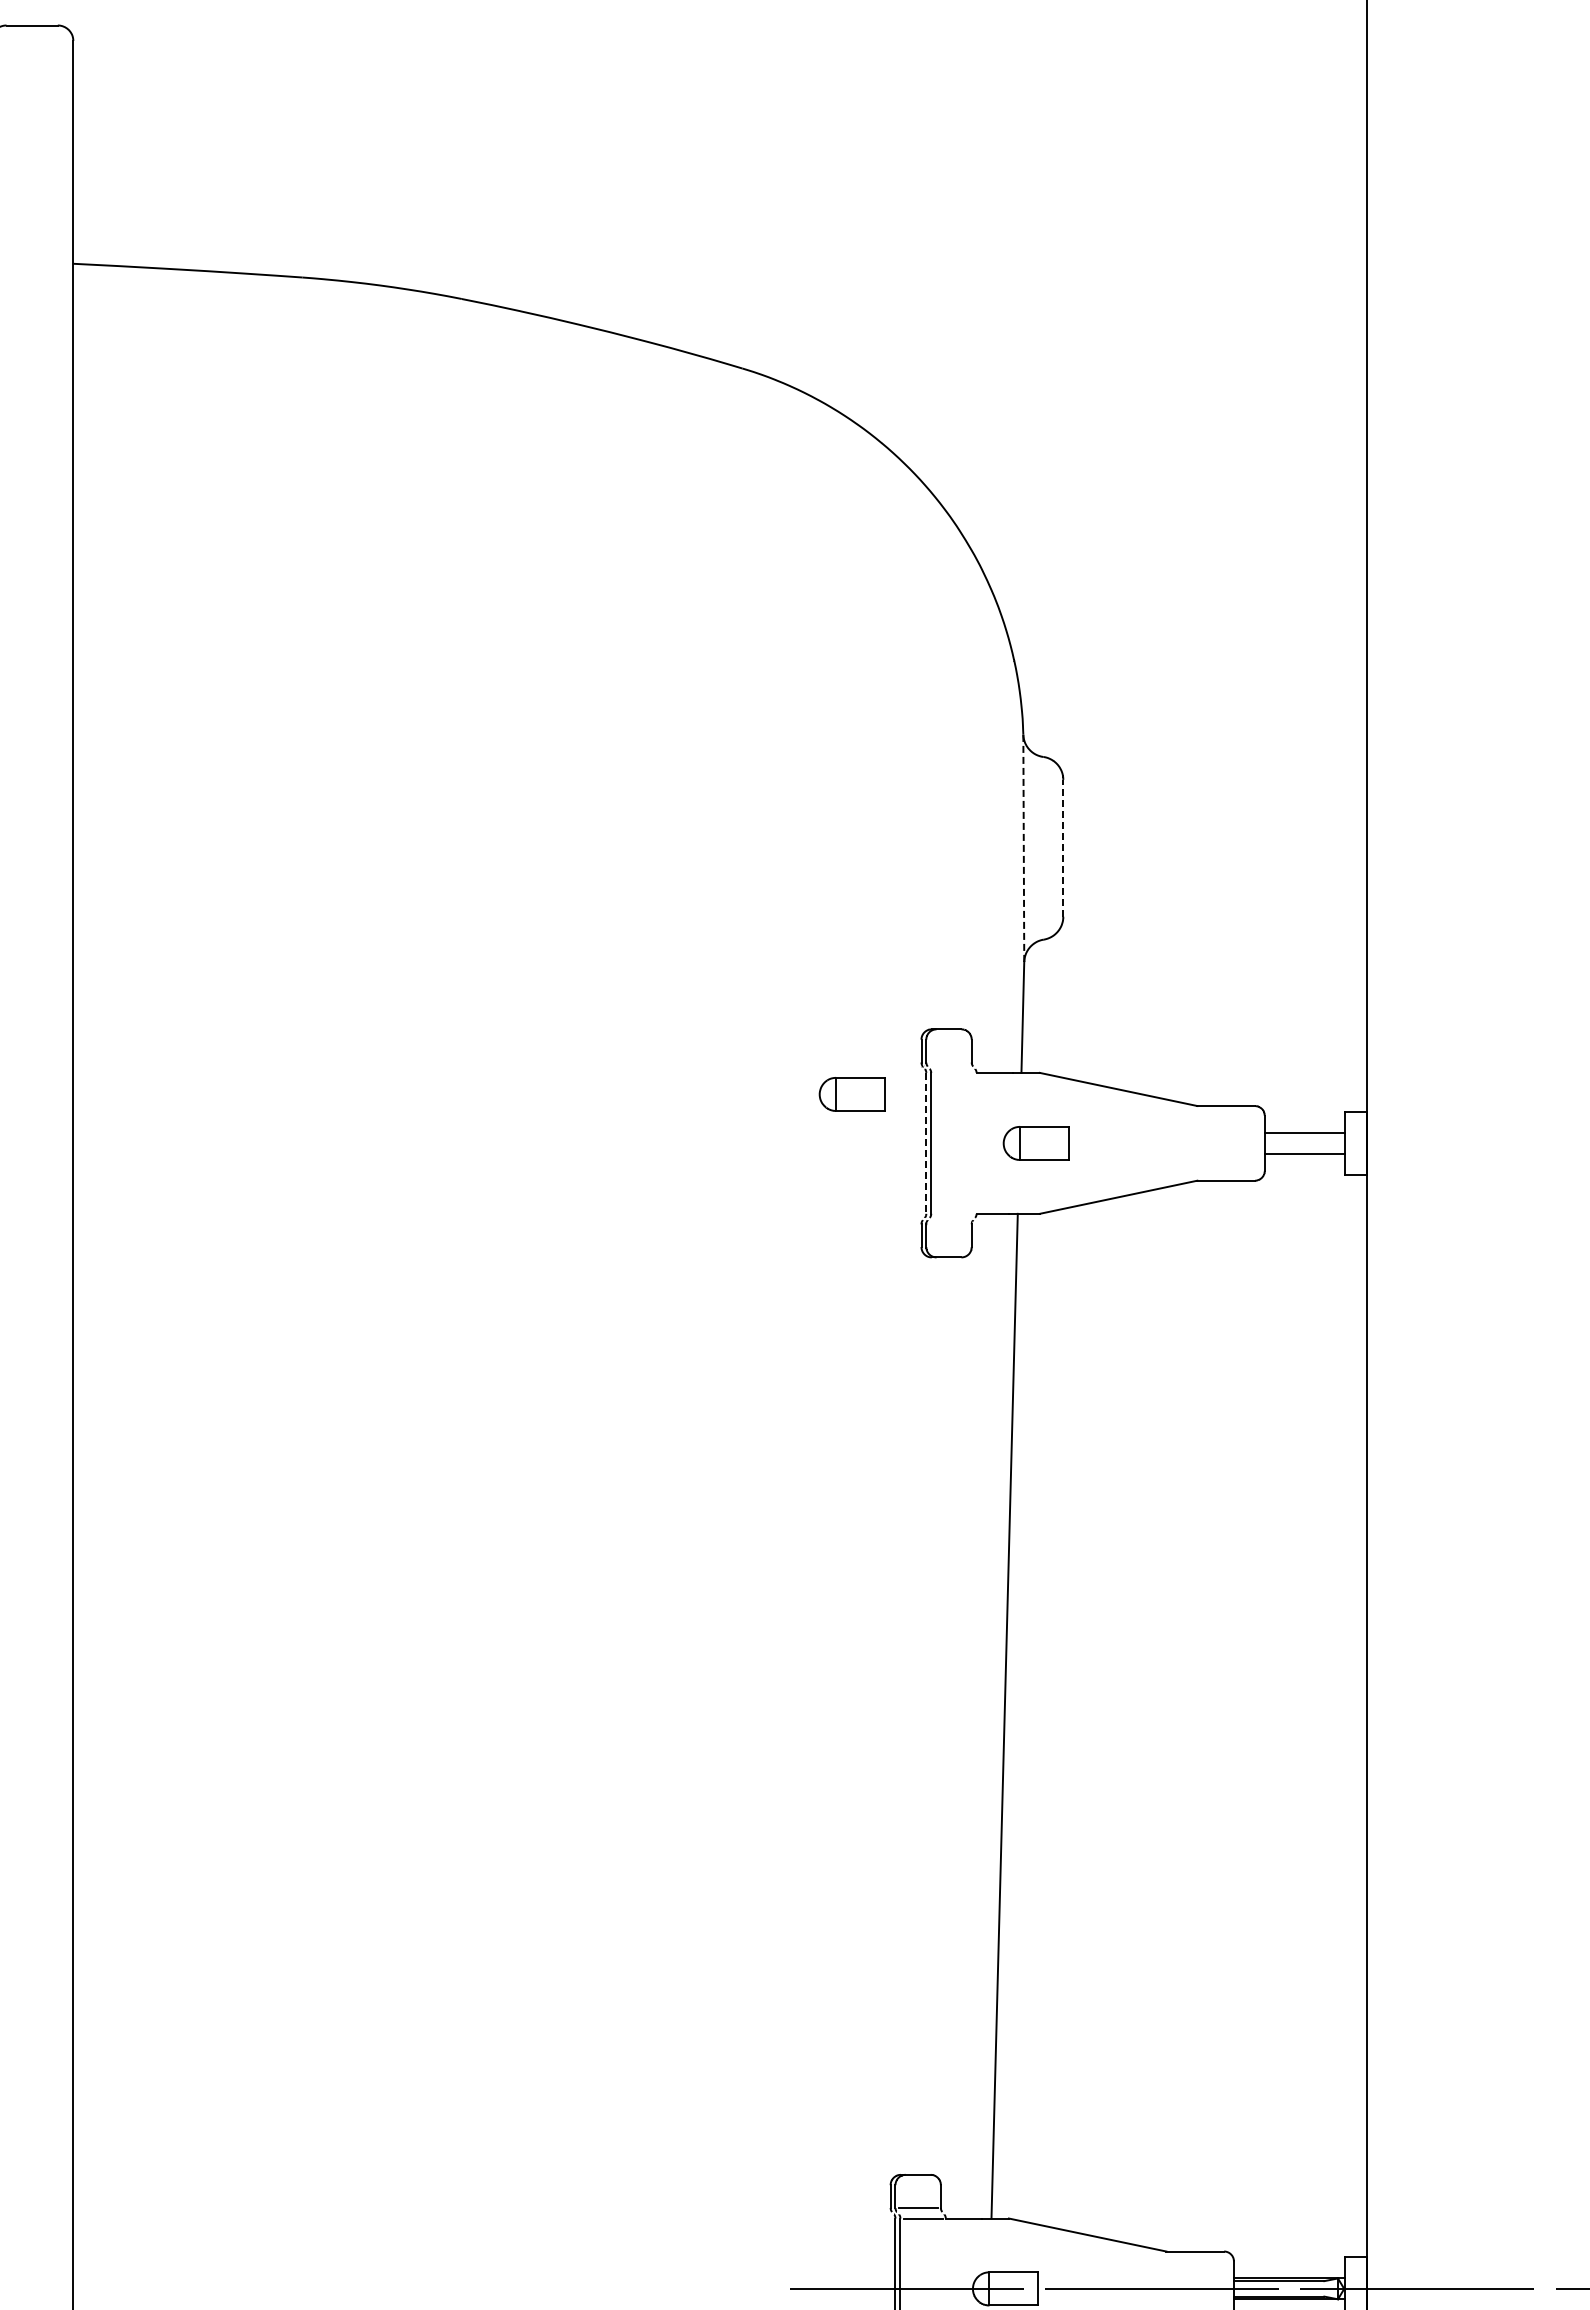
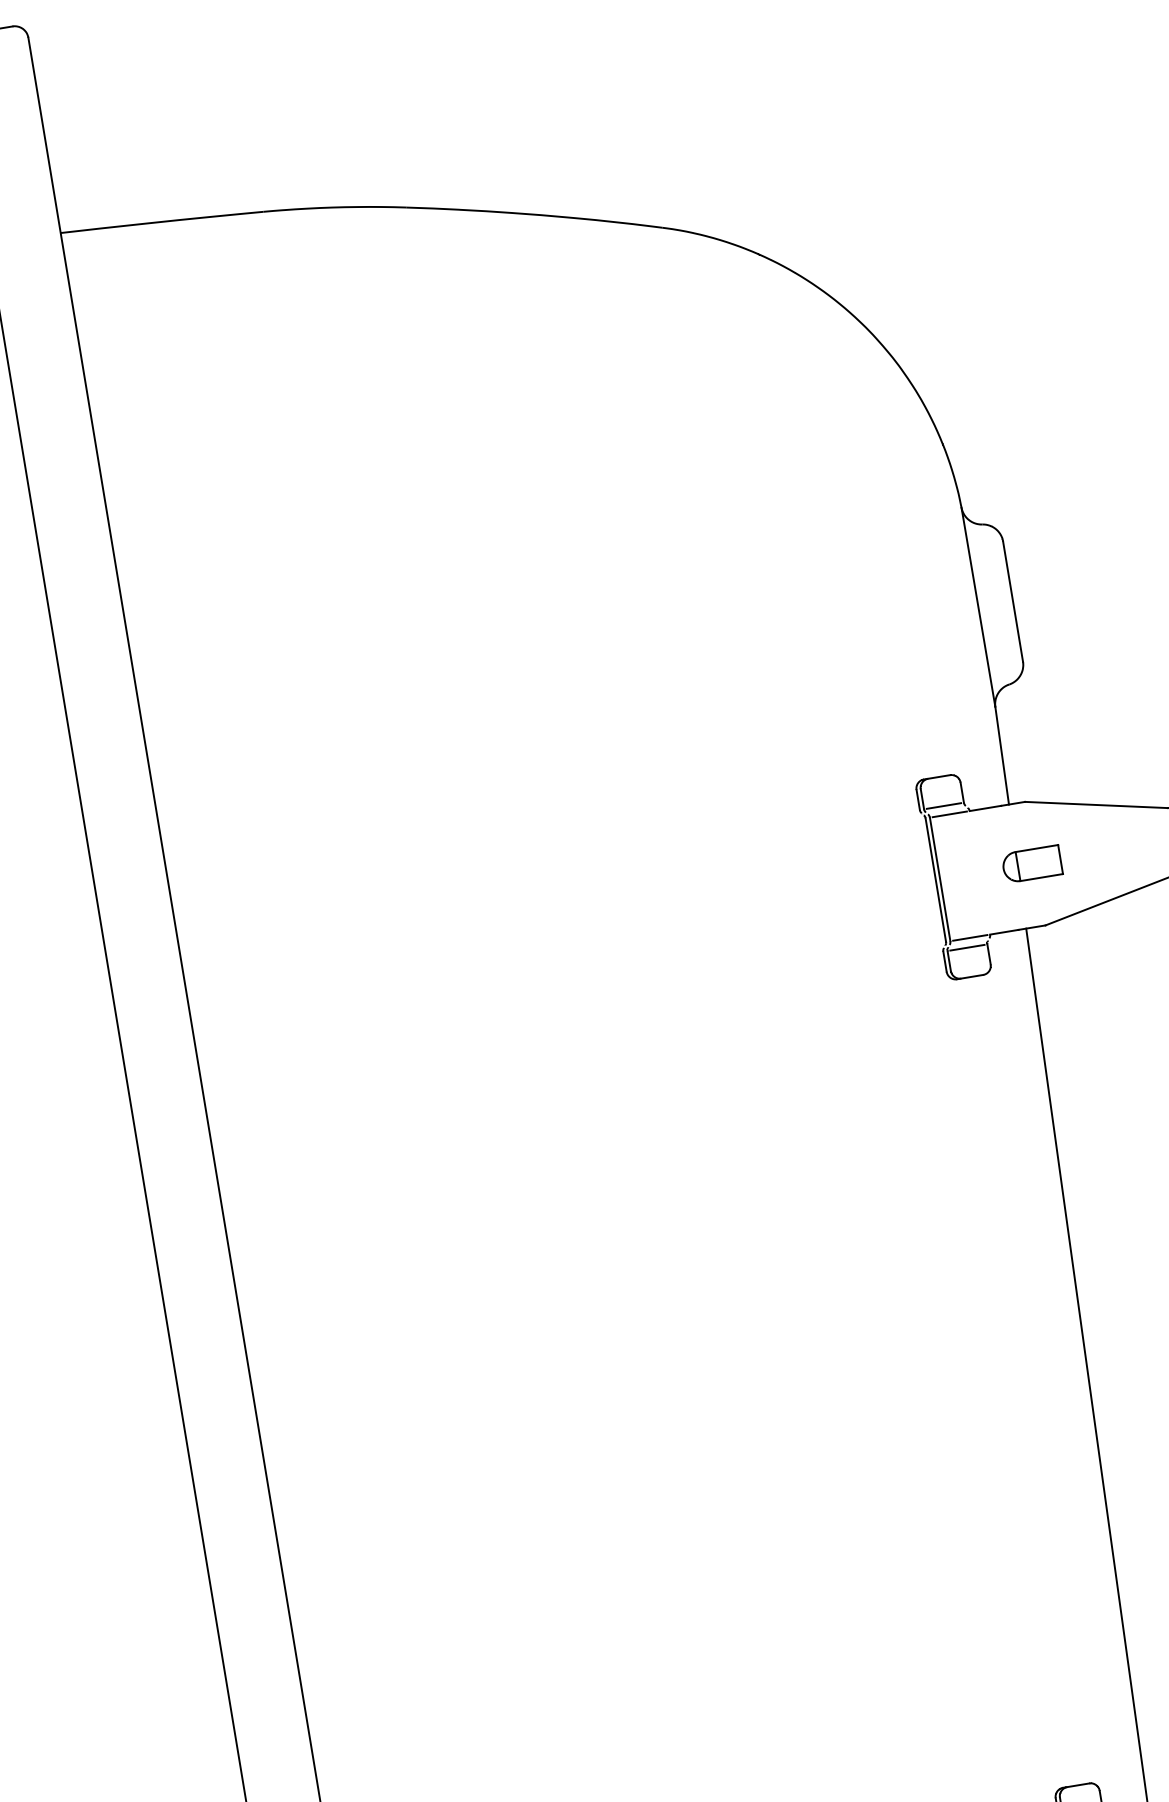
line: (1063, 847) -> (1013, 600), dashed -> solid
line: (1023, 848) -> (978, 607), dashed -> solid
line: (948, 1062) -> (943, 806), added
line: (953, 1072) -> (949, 814), added
part: (851, 1094) -> (863, 848), removed
line: (926, 1143) -> (936, 880), dashed -> solid
line: (953, 1213) -> (969, 937), added
line: (948, 1224) -> (967, 948), added

